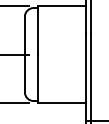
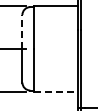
line: (24, 35) -> (22, 31), solid -> dashed
line: (61, 103) -> (55, 92), solid -> dashed

